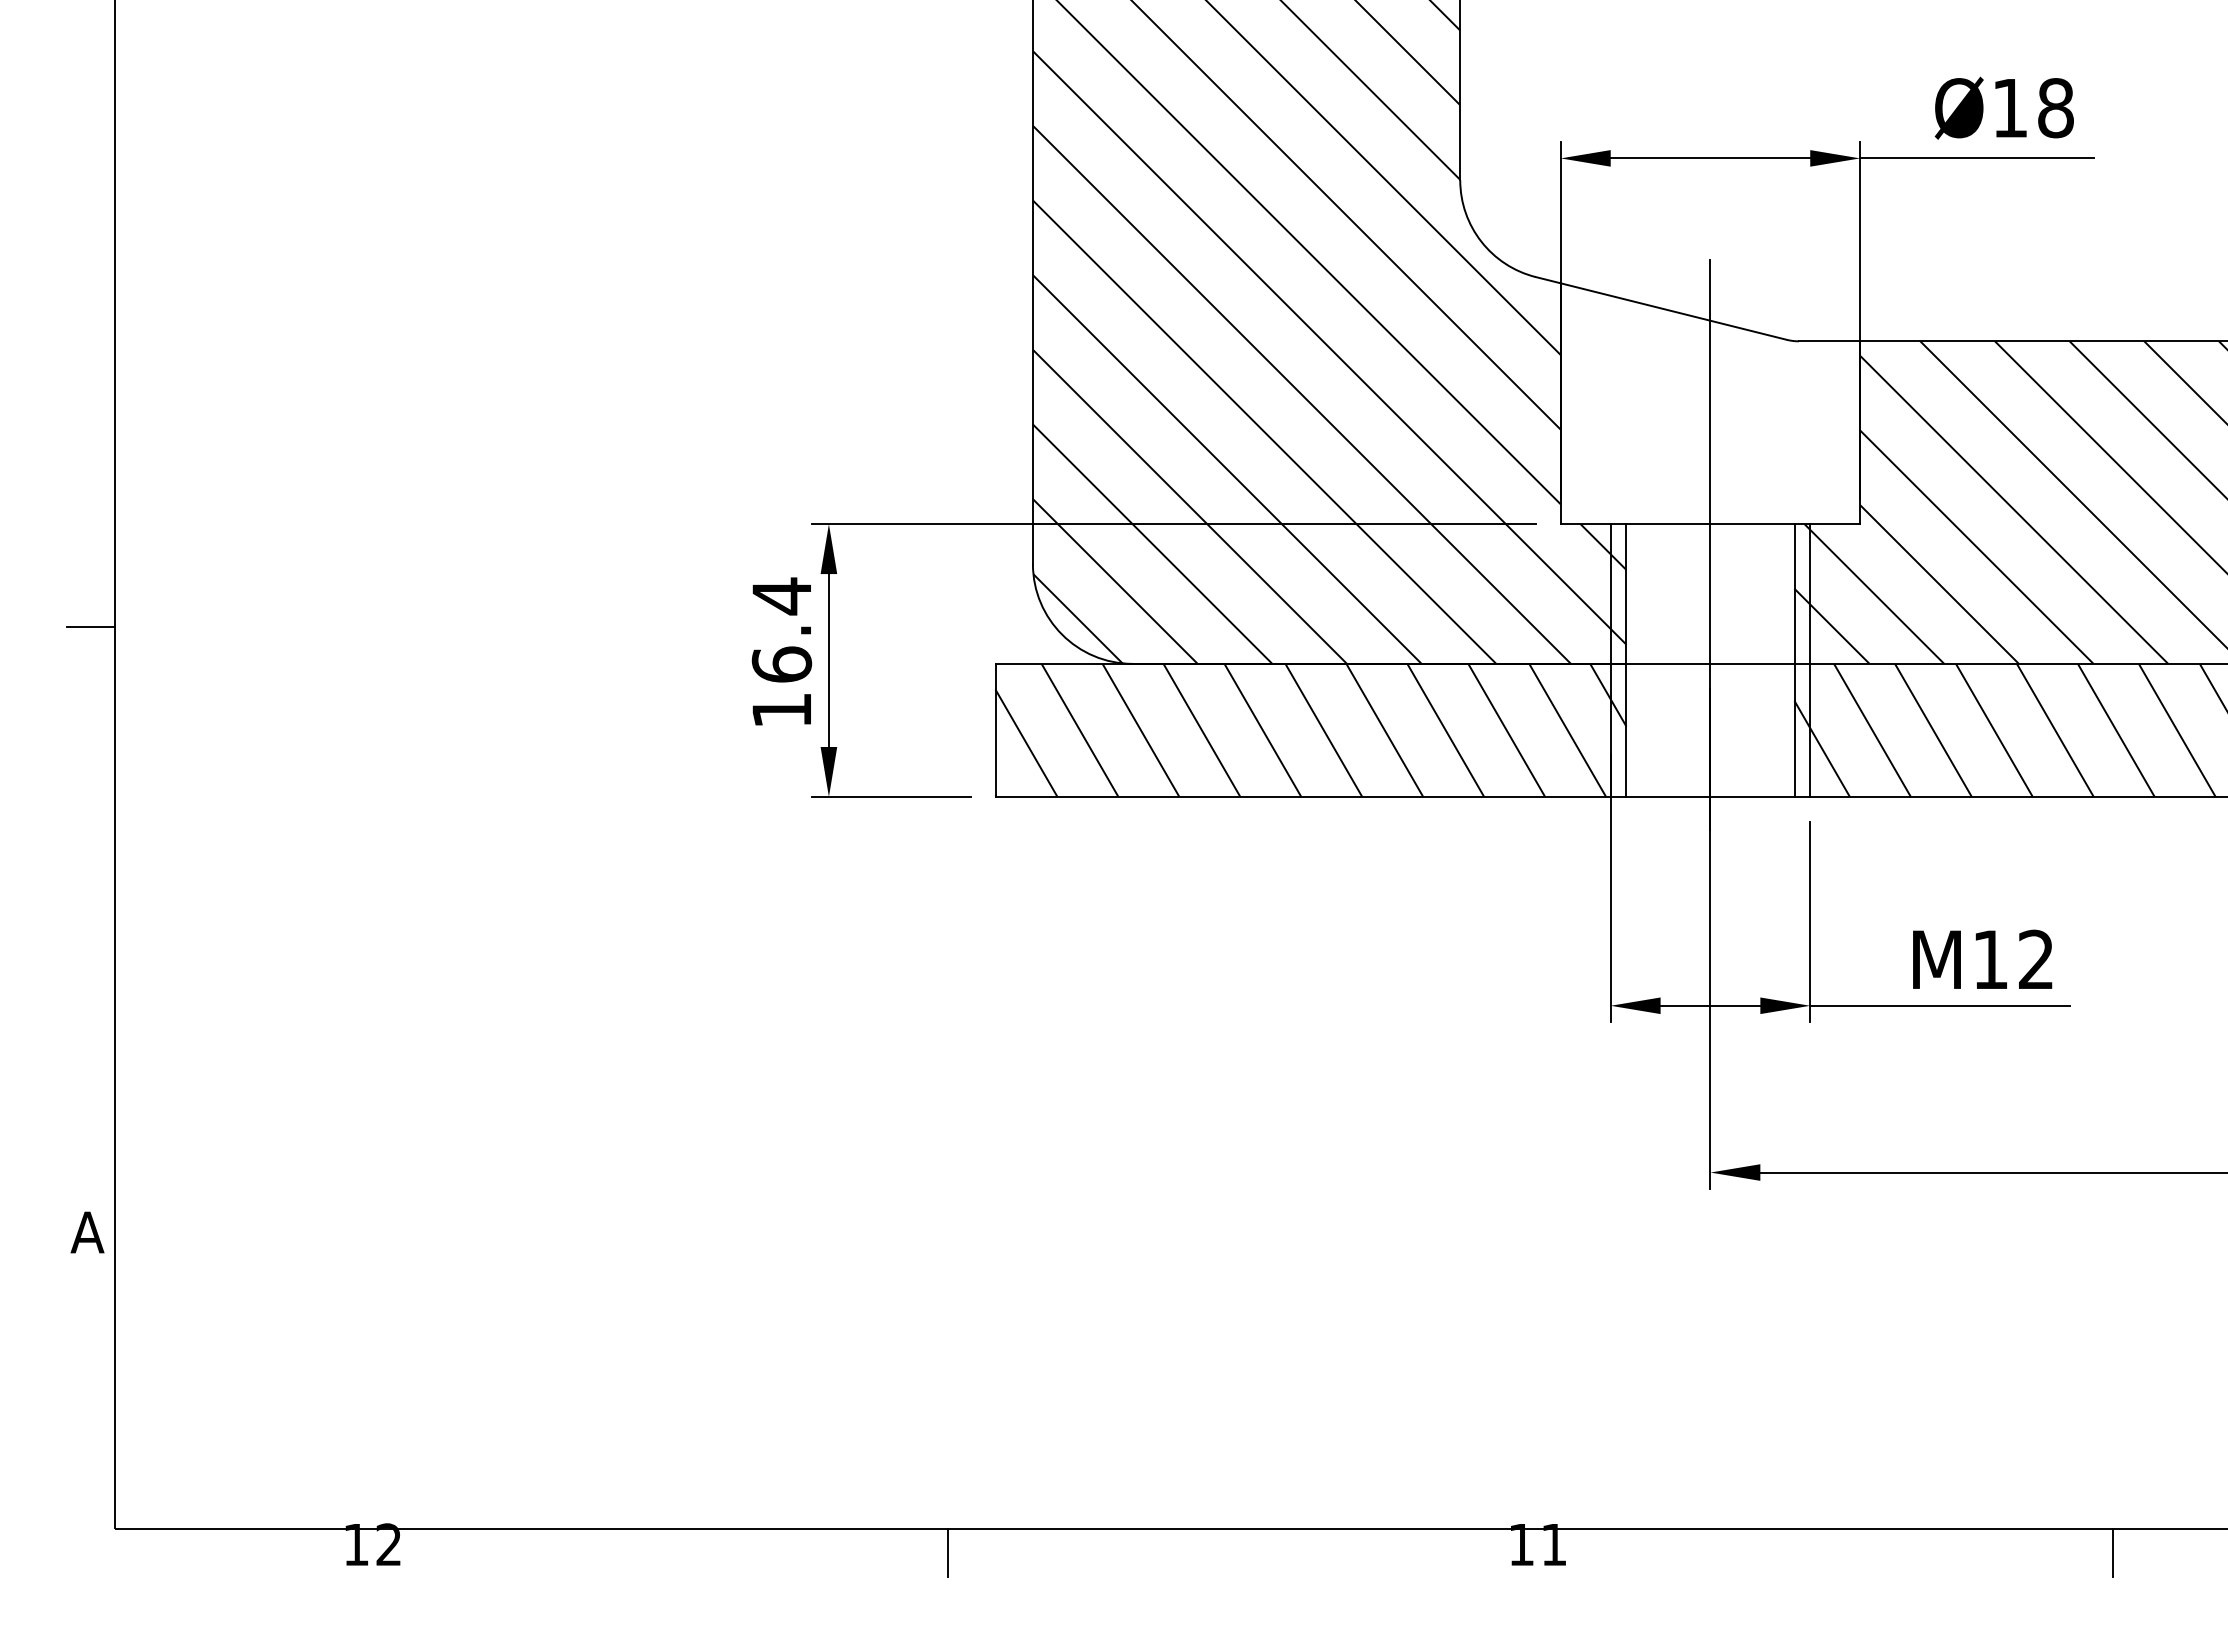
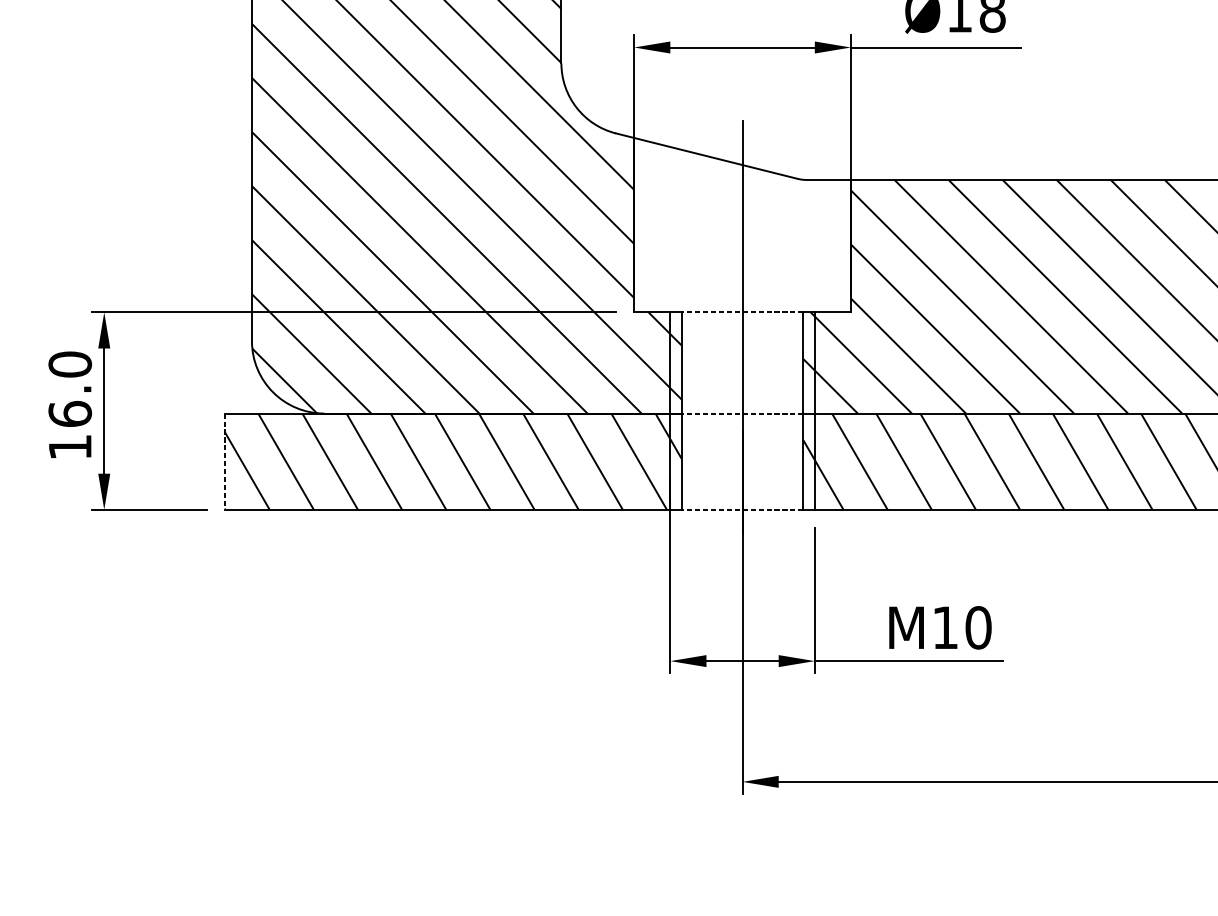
line: (1709, 524) -> (741, 312), solid -> dashed
text: (781, 596) -> (69, 364), 16.4 -> 16.0
line: (1709, 663) -> (741, 413), solid -> dashed
line: (995, 730) -> (224, 461), solid -> dashed
line: (1709, 796) -> (741, 509), solid -> dashed
text: (2036, 959) -> (978, 627), M12 -> M10

